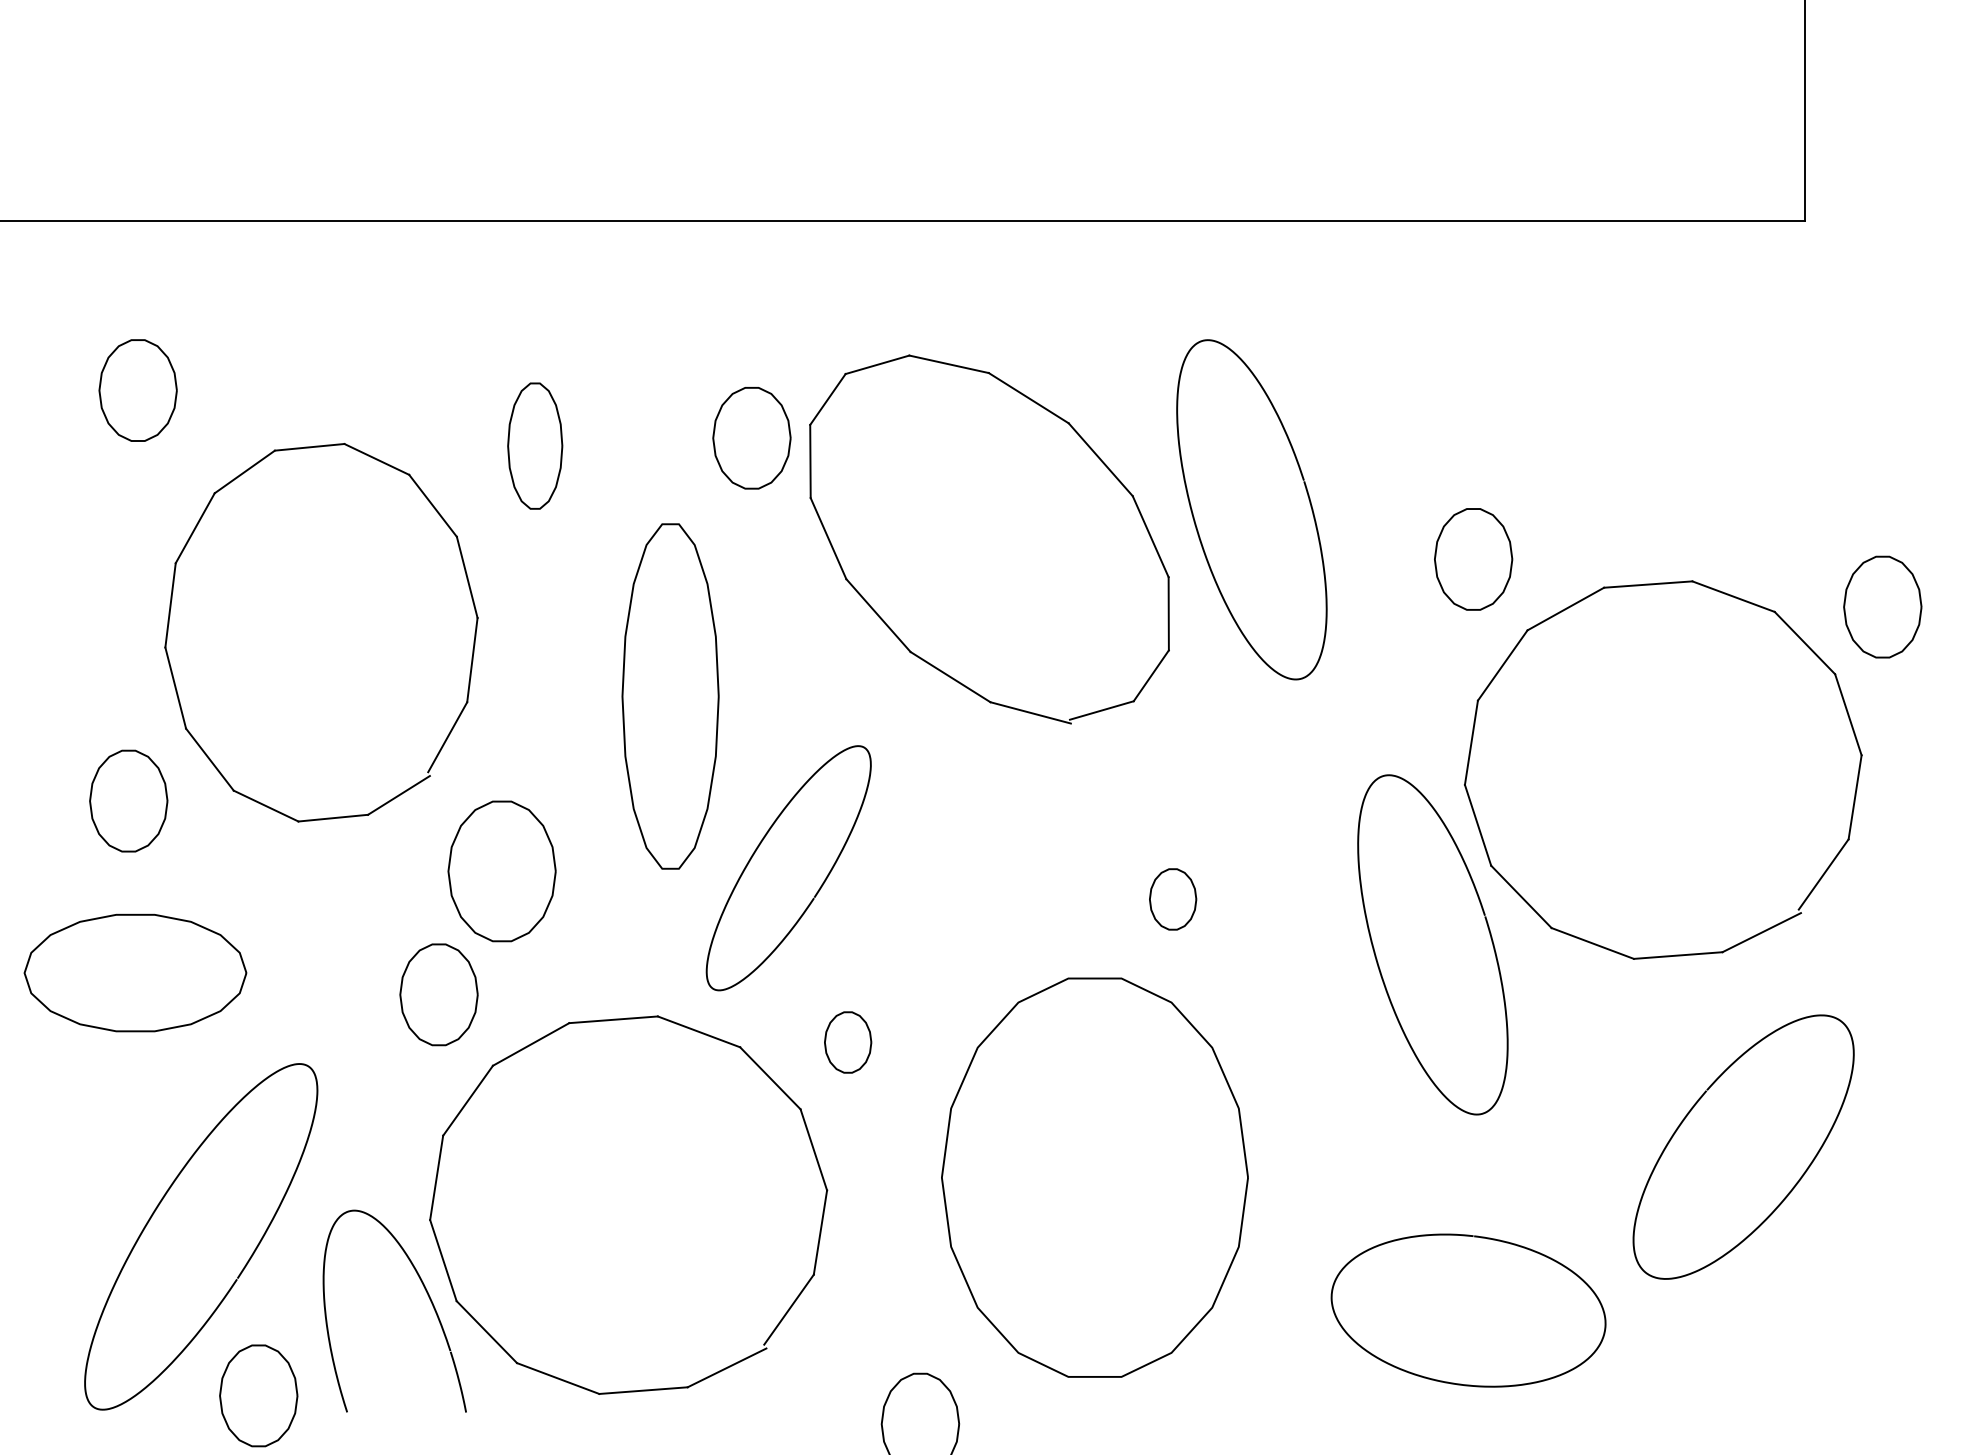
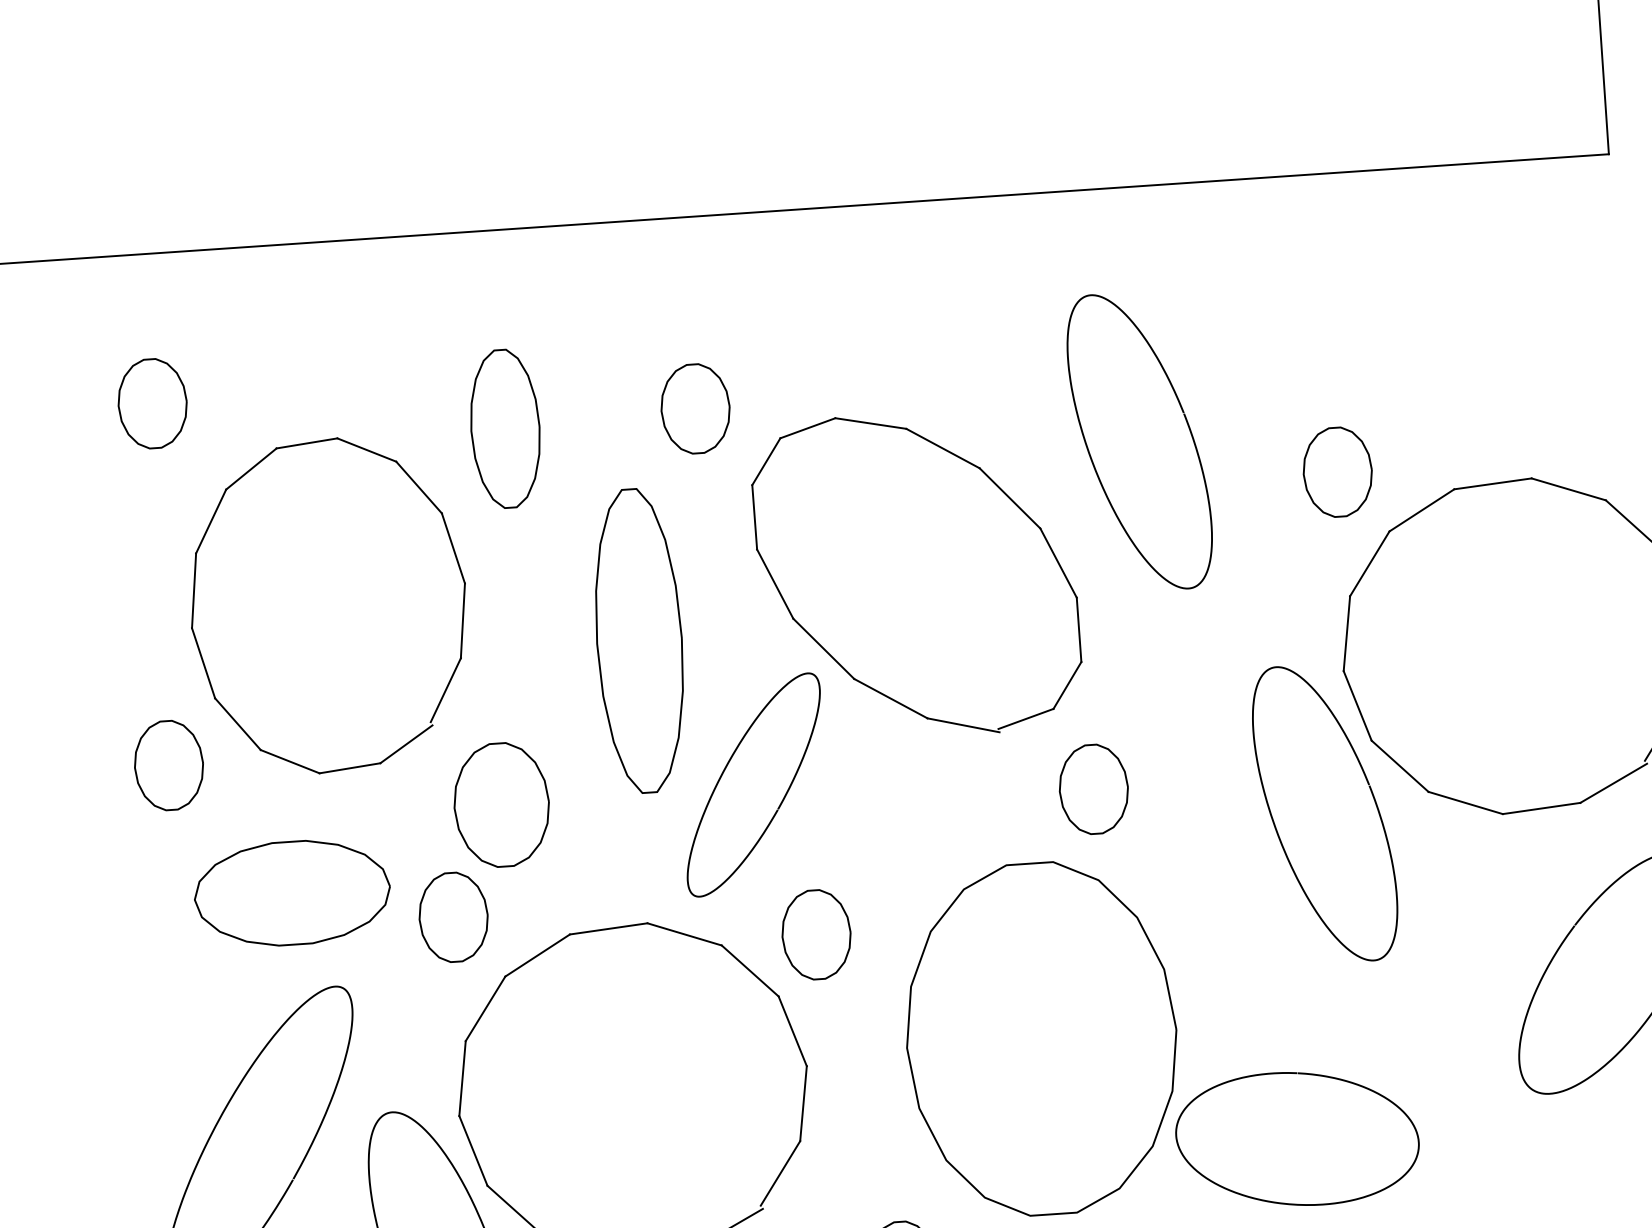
part: (534, 445) -> (504, 428), size x1.43
part: (892, 629) -> (836, 660), moved
part: (1172, 899) -> (1093, 789), size x1.67
part: (135, 972) -> (292, 892), moved
part: (847, 1042) -> (815, 934), size x1.67
curve: (1481, 1238) -> (1304, 1074), moved

